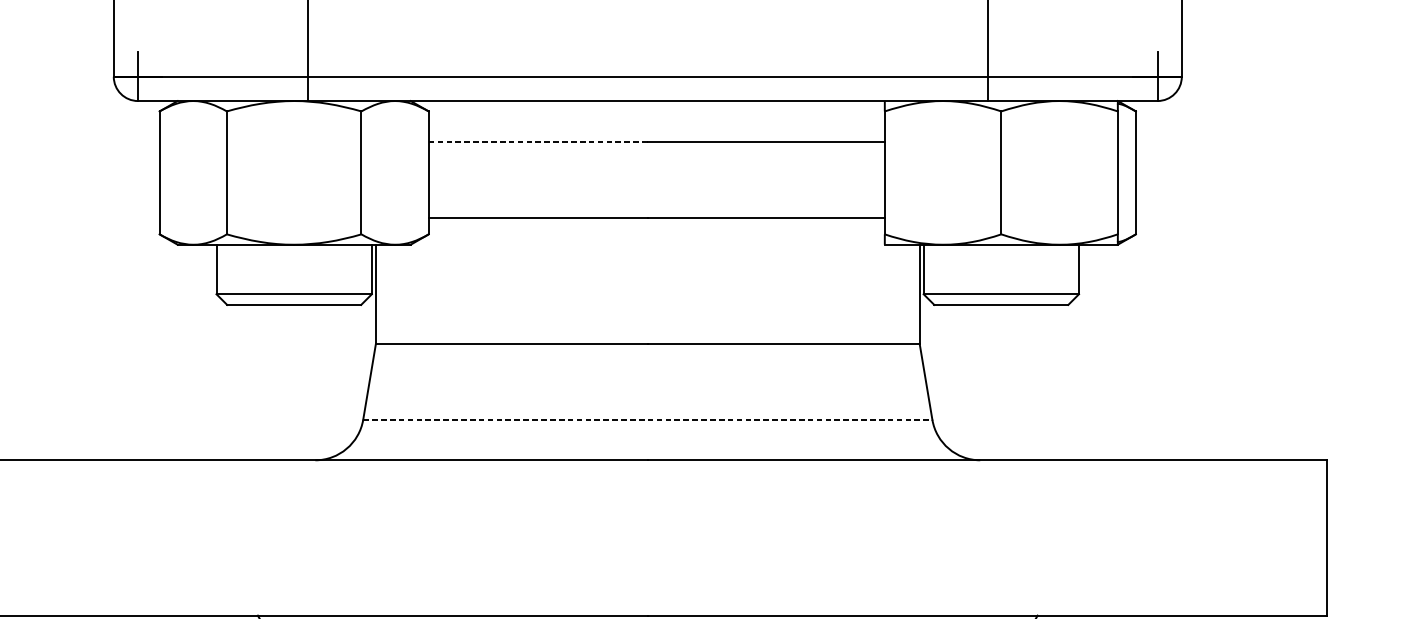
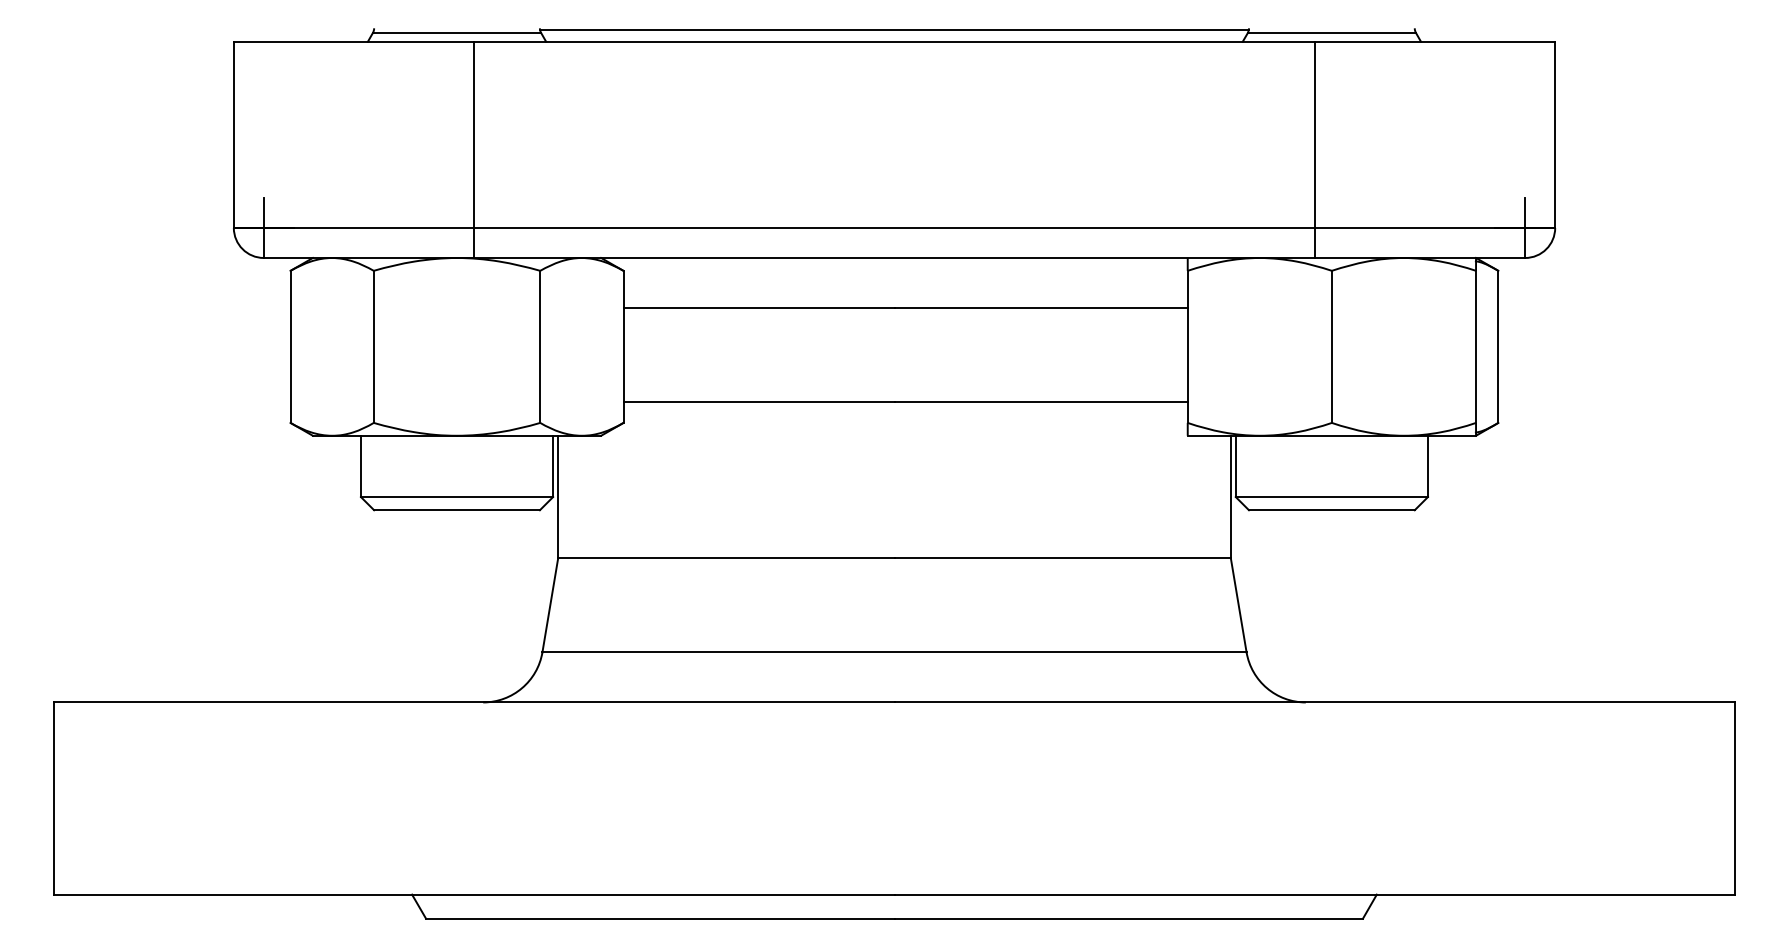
line: (537, 141) -> (758, 308), dashed -> solid
line: (648, 419) -> (895, 652), dashed -> solid

